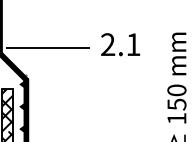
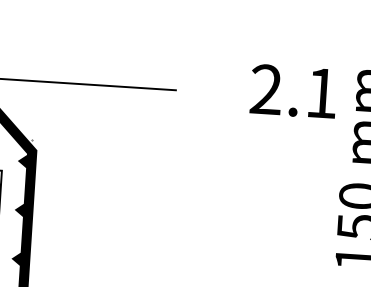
text: (120, 44) -> (293, 91), moved

